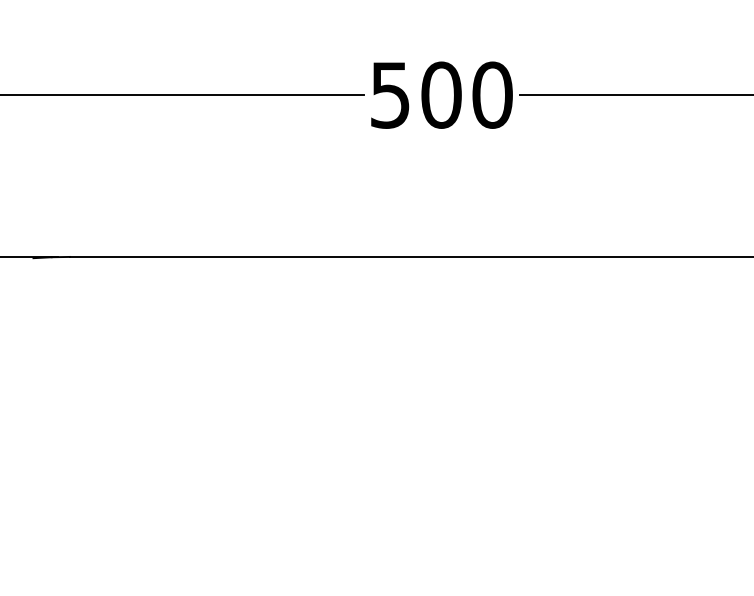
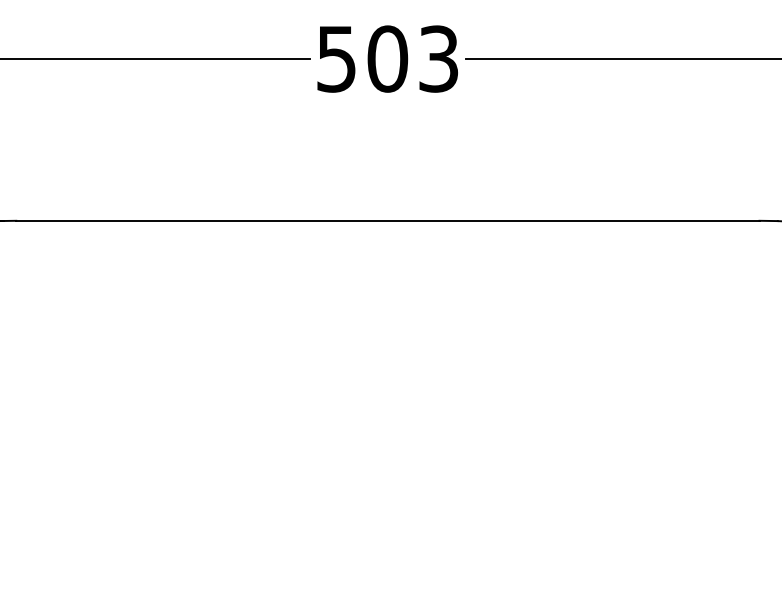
text: (492, 94) -> (438, 58), 500 -> 503

